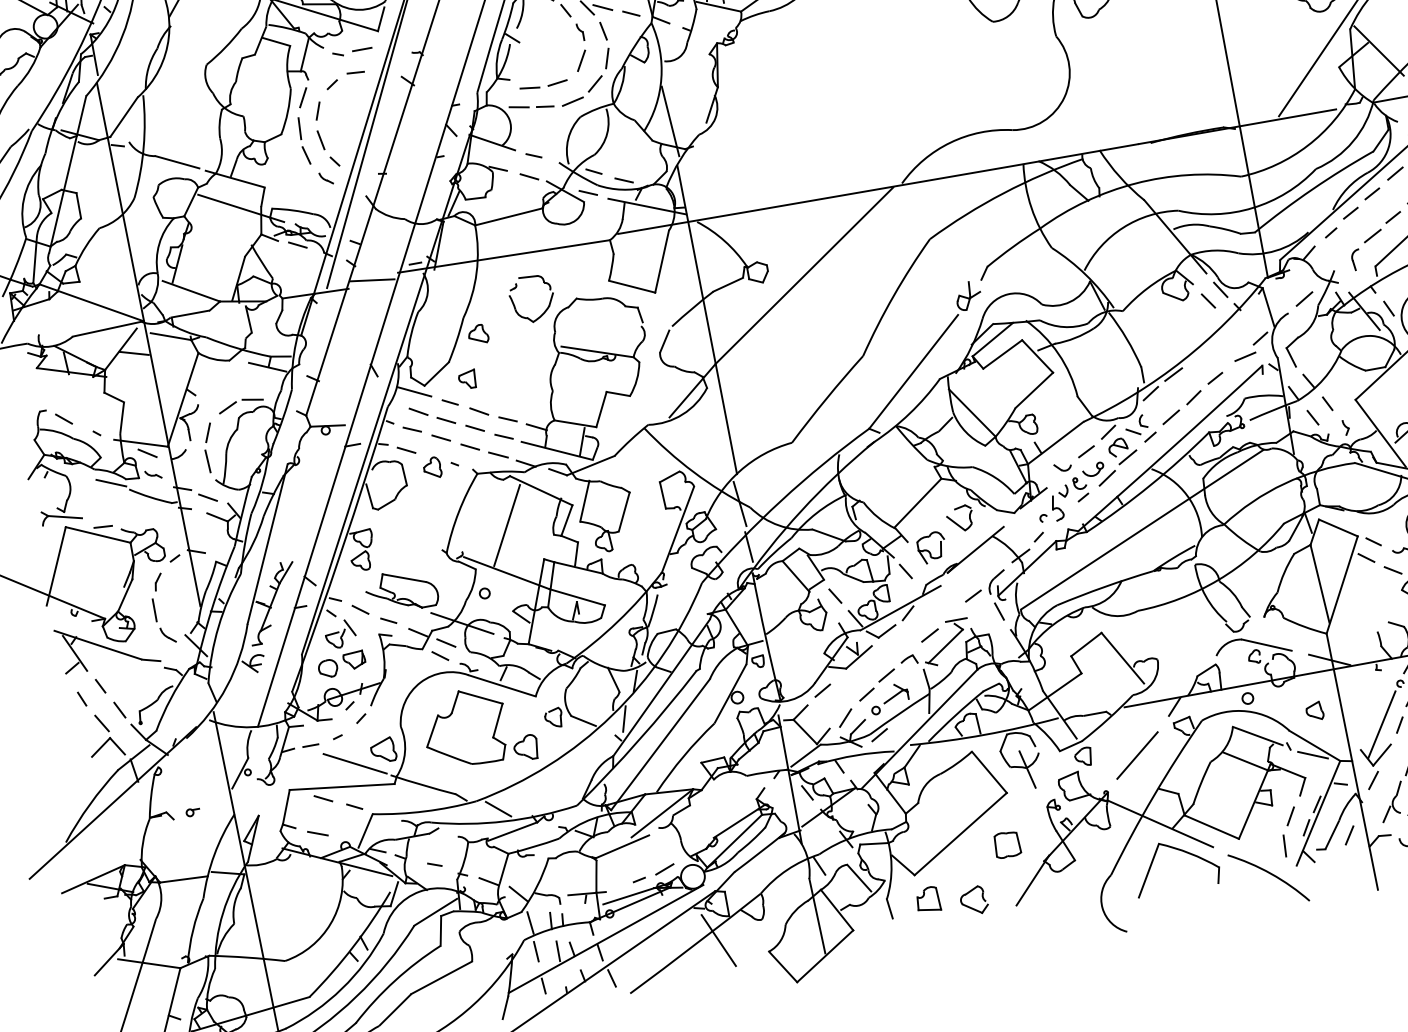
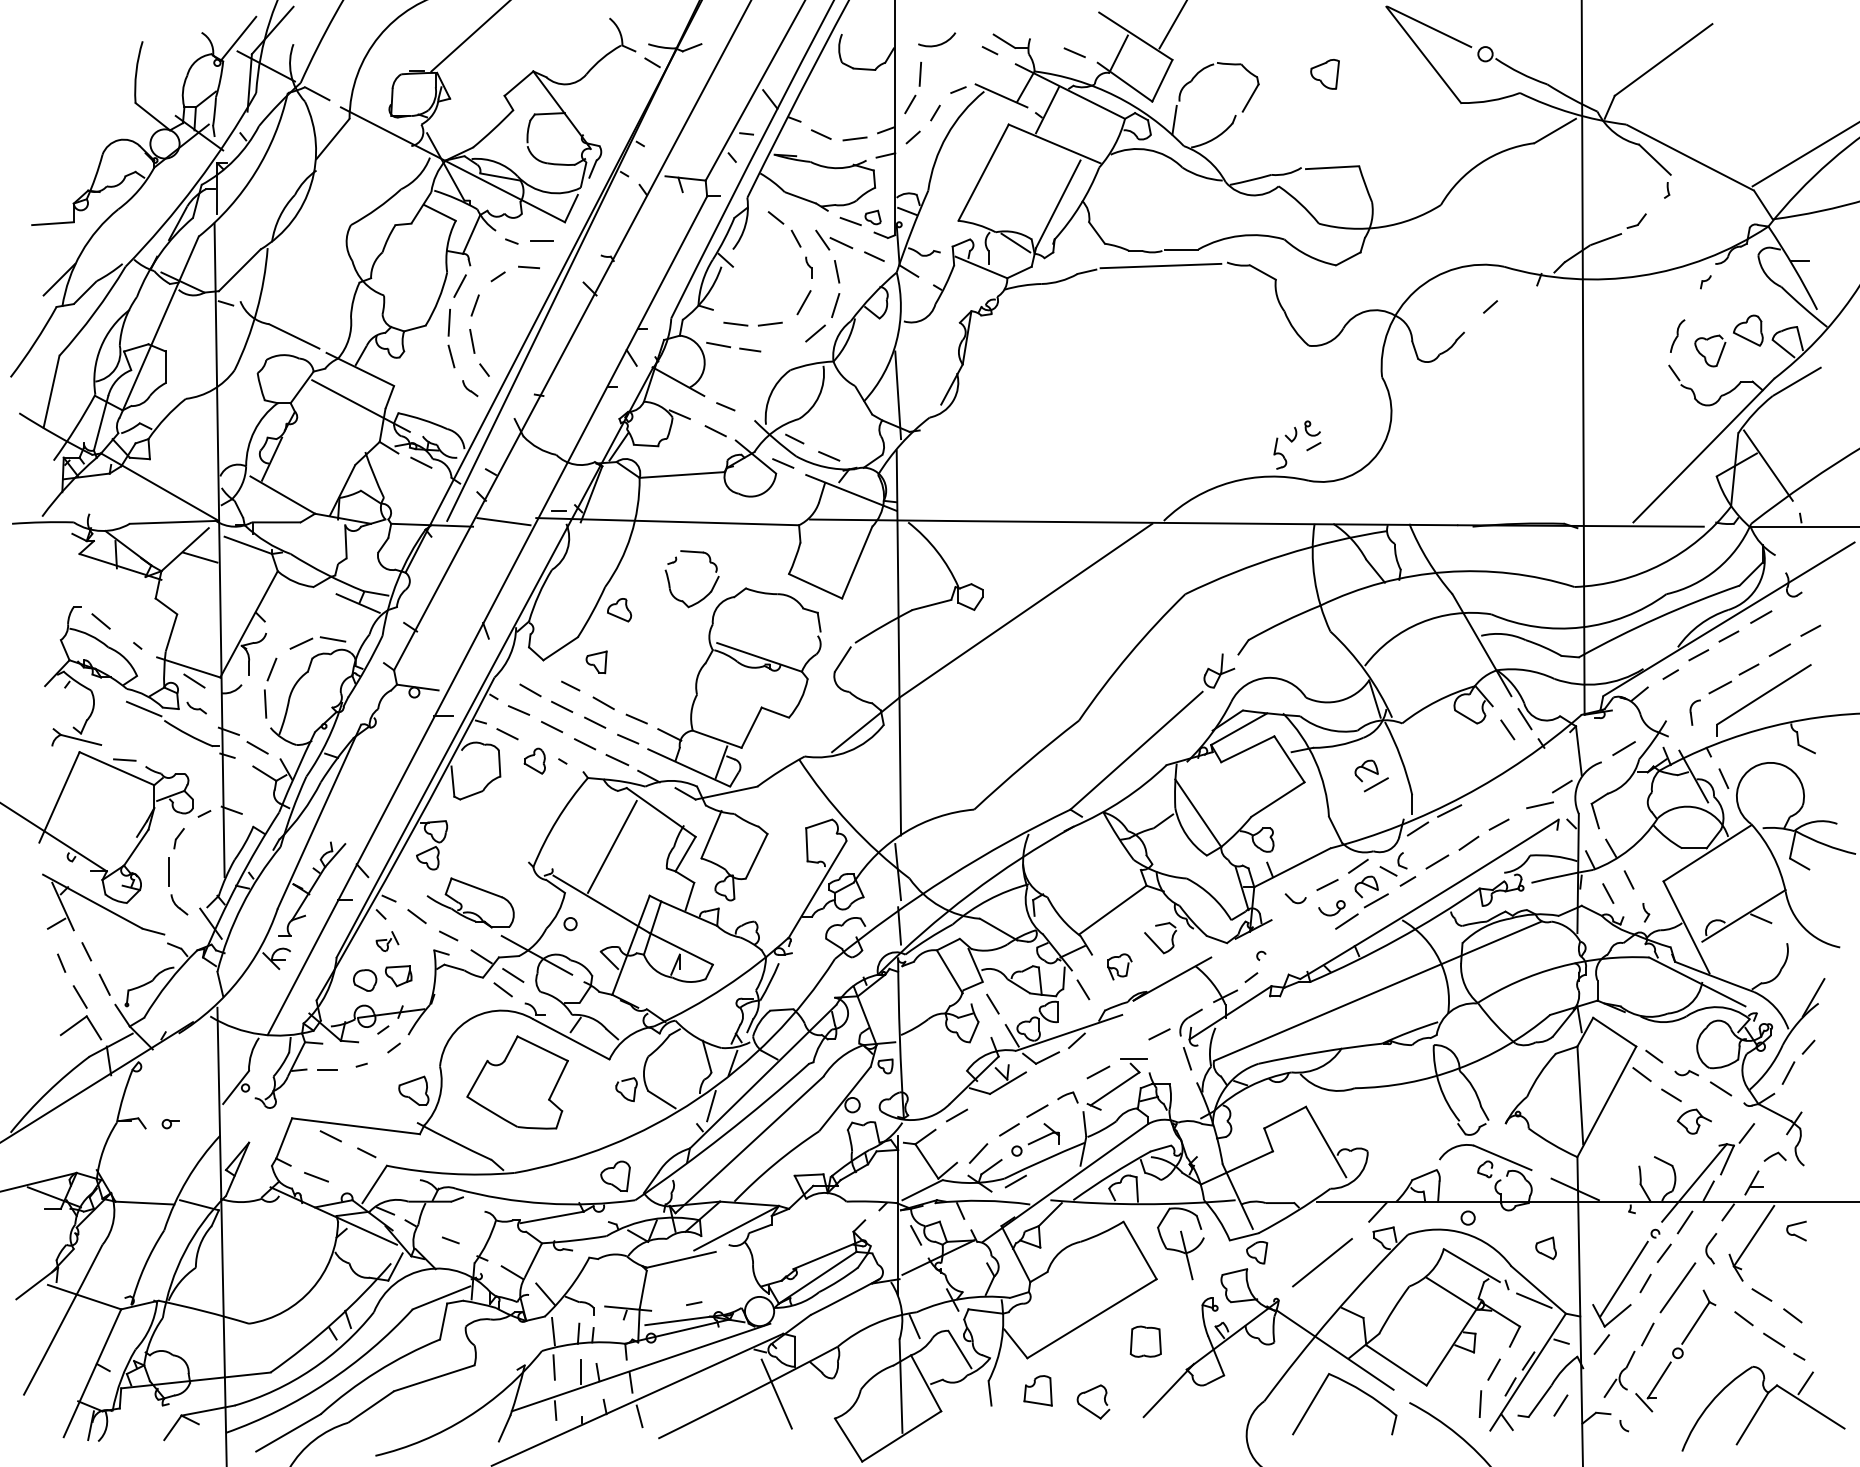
line: (572, 101) -> (784, 349), removed
part: (1105, 357) -> (1371, 775), added
line: (414, 391) -> (529, 664), removed
part: (1070, 498) -> (1297, 444), moved
part: (931, 547) -> (1119, 966), size x0.7
part: (340, 634) -> (387, 941), size x0.6
part: (526, 747) -> (615, 1176), moved
line: (354, 763) -> (376, 1100), removed
line: (498, 808) -> (539, 1186), removed
line: (664, 869) -> (726, 1296), removed

